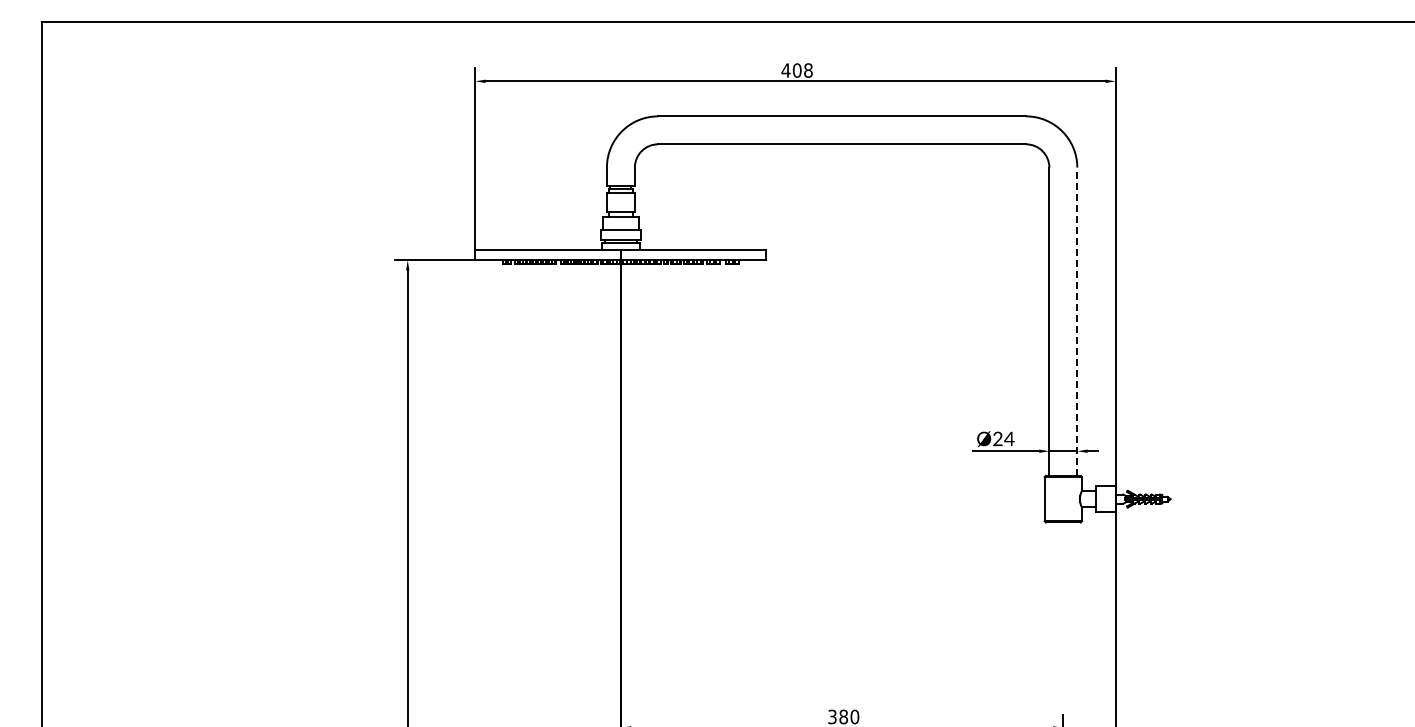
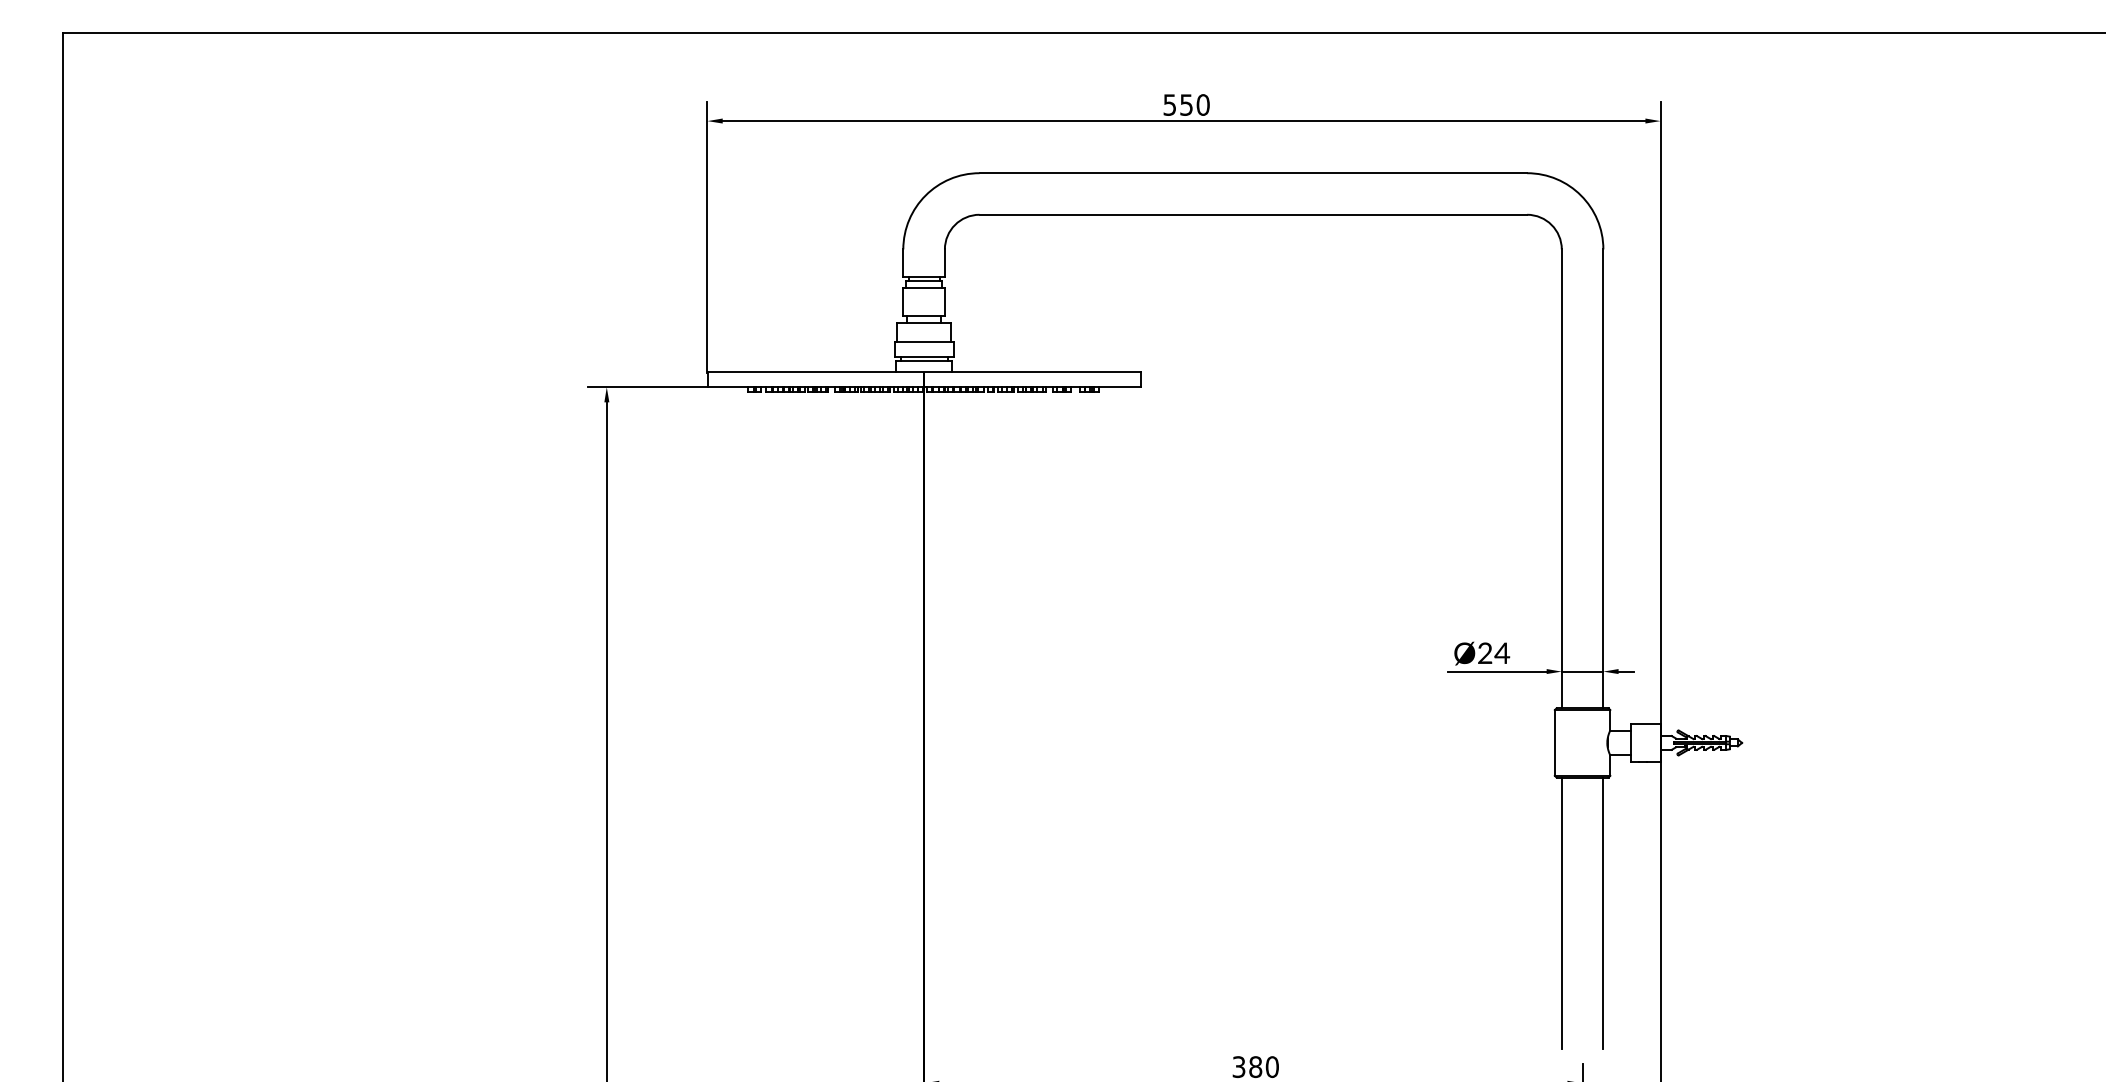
text: (796, 70) -> (1185, 104), 408 -> 550
line: (1077, 321) -> (1603, 478), dashed -> solid
line: (1049, 613) -> (1561, 913), added
line: (1077, 613) -> (1603, 913), added

